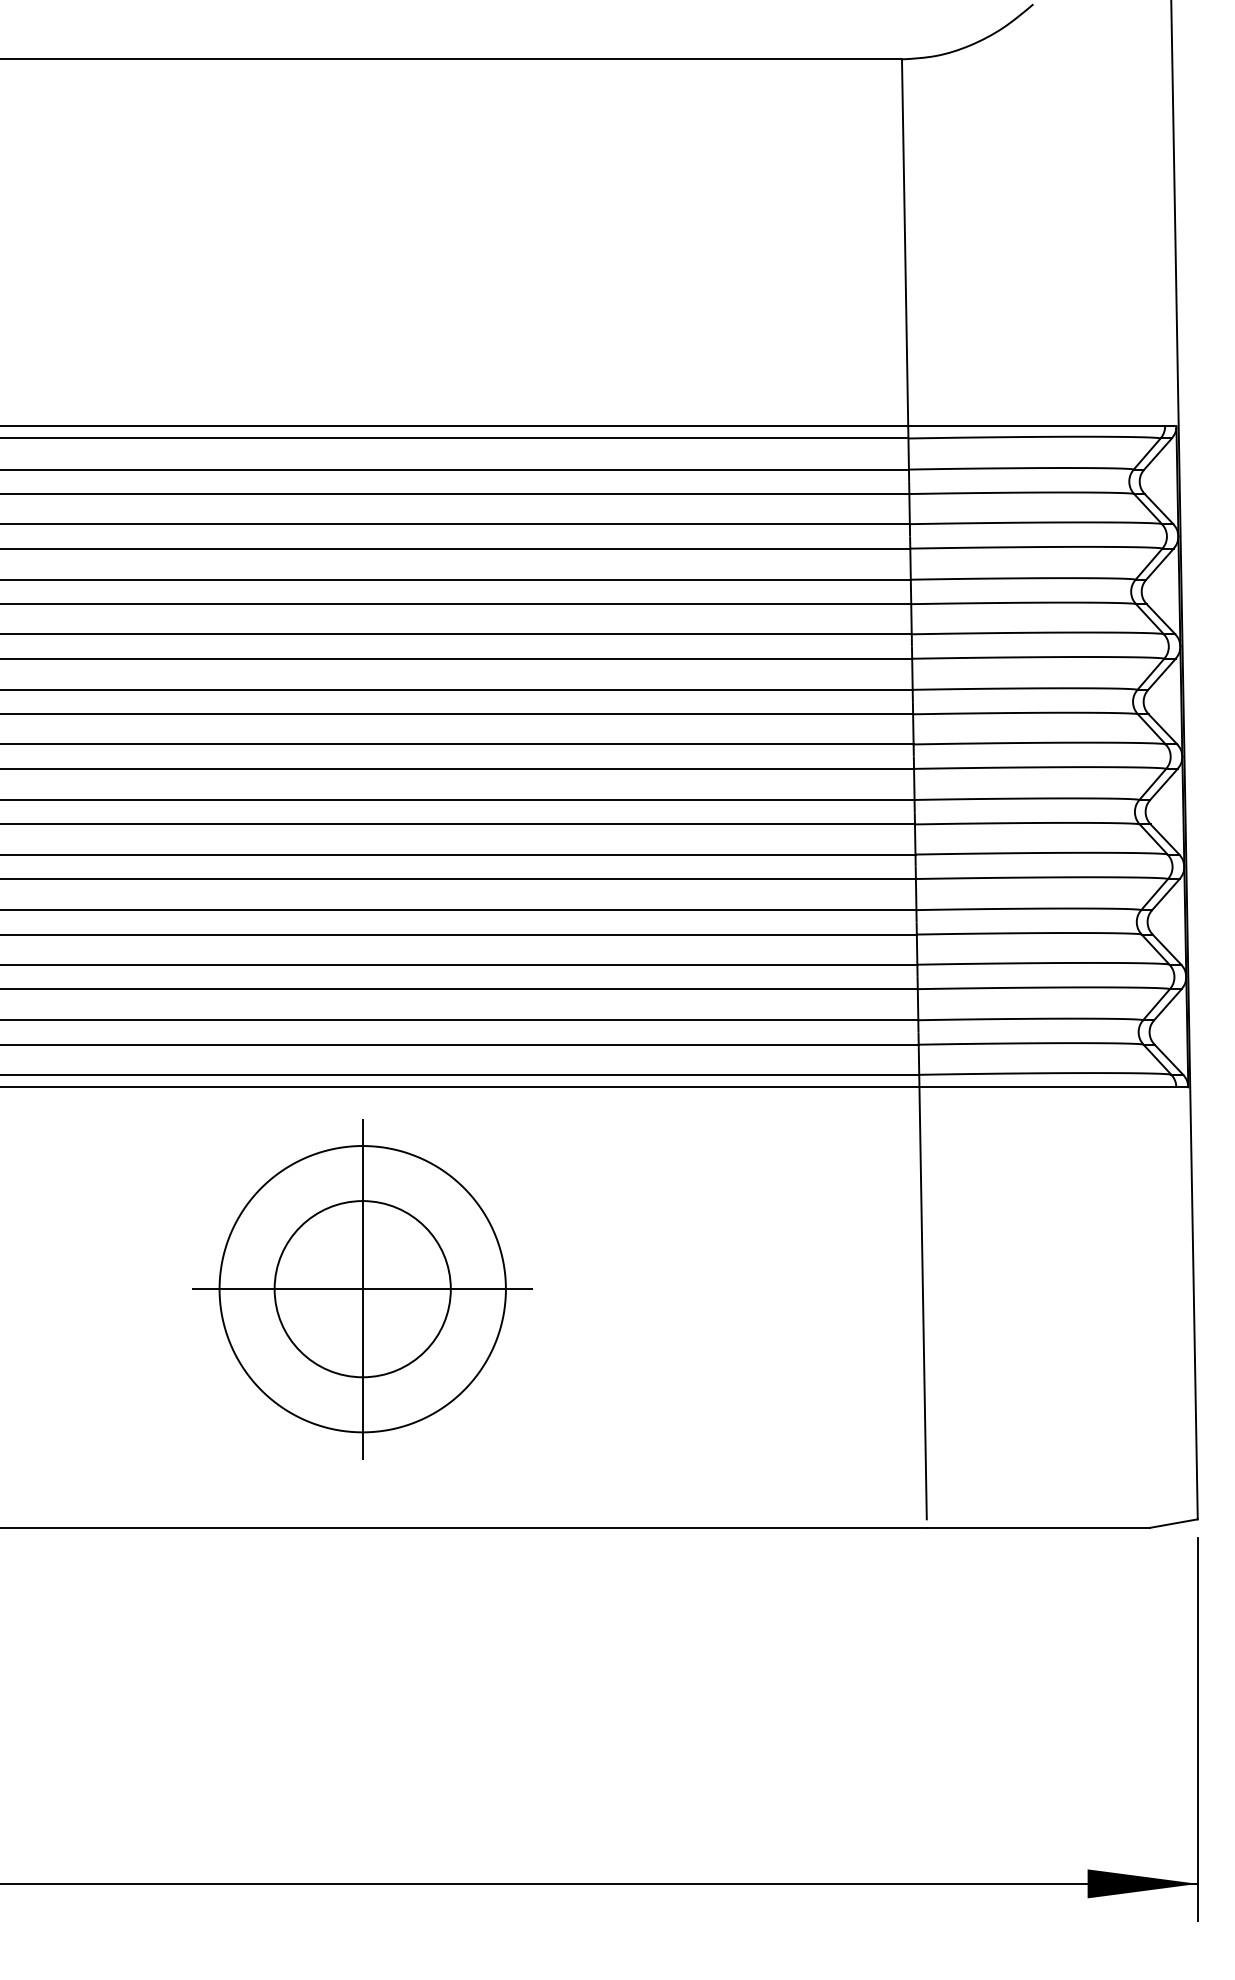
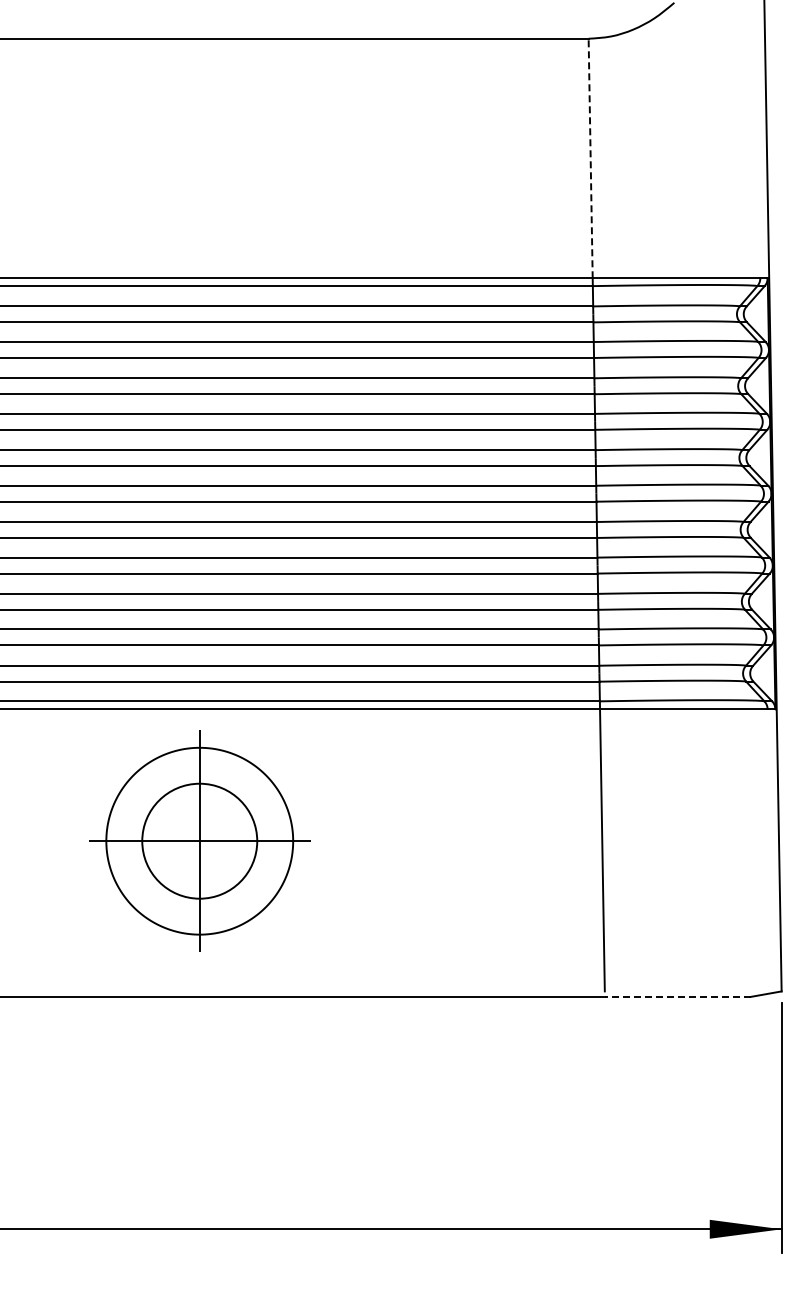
line: (904, 242) -> (590, 158), solid -> dashed
part: (362, 1288) -> (199, 840), moved
line: (1038, 1527) -> (677, 996), solid -> dashed

